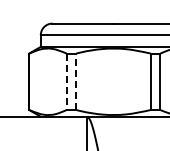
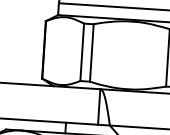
line: (76, 81) -> (92, 52), dashed -> solid
line: (66, 82) -> (81, 53), dashed -> solid

